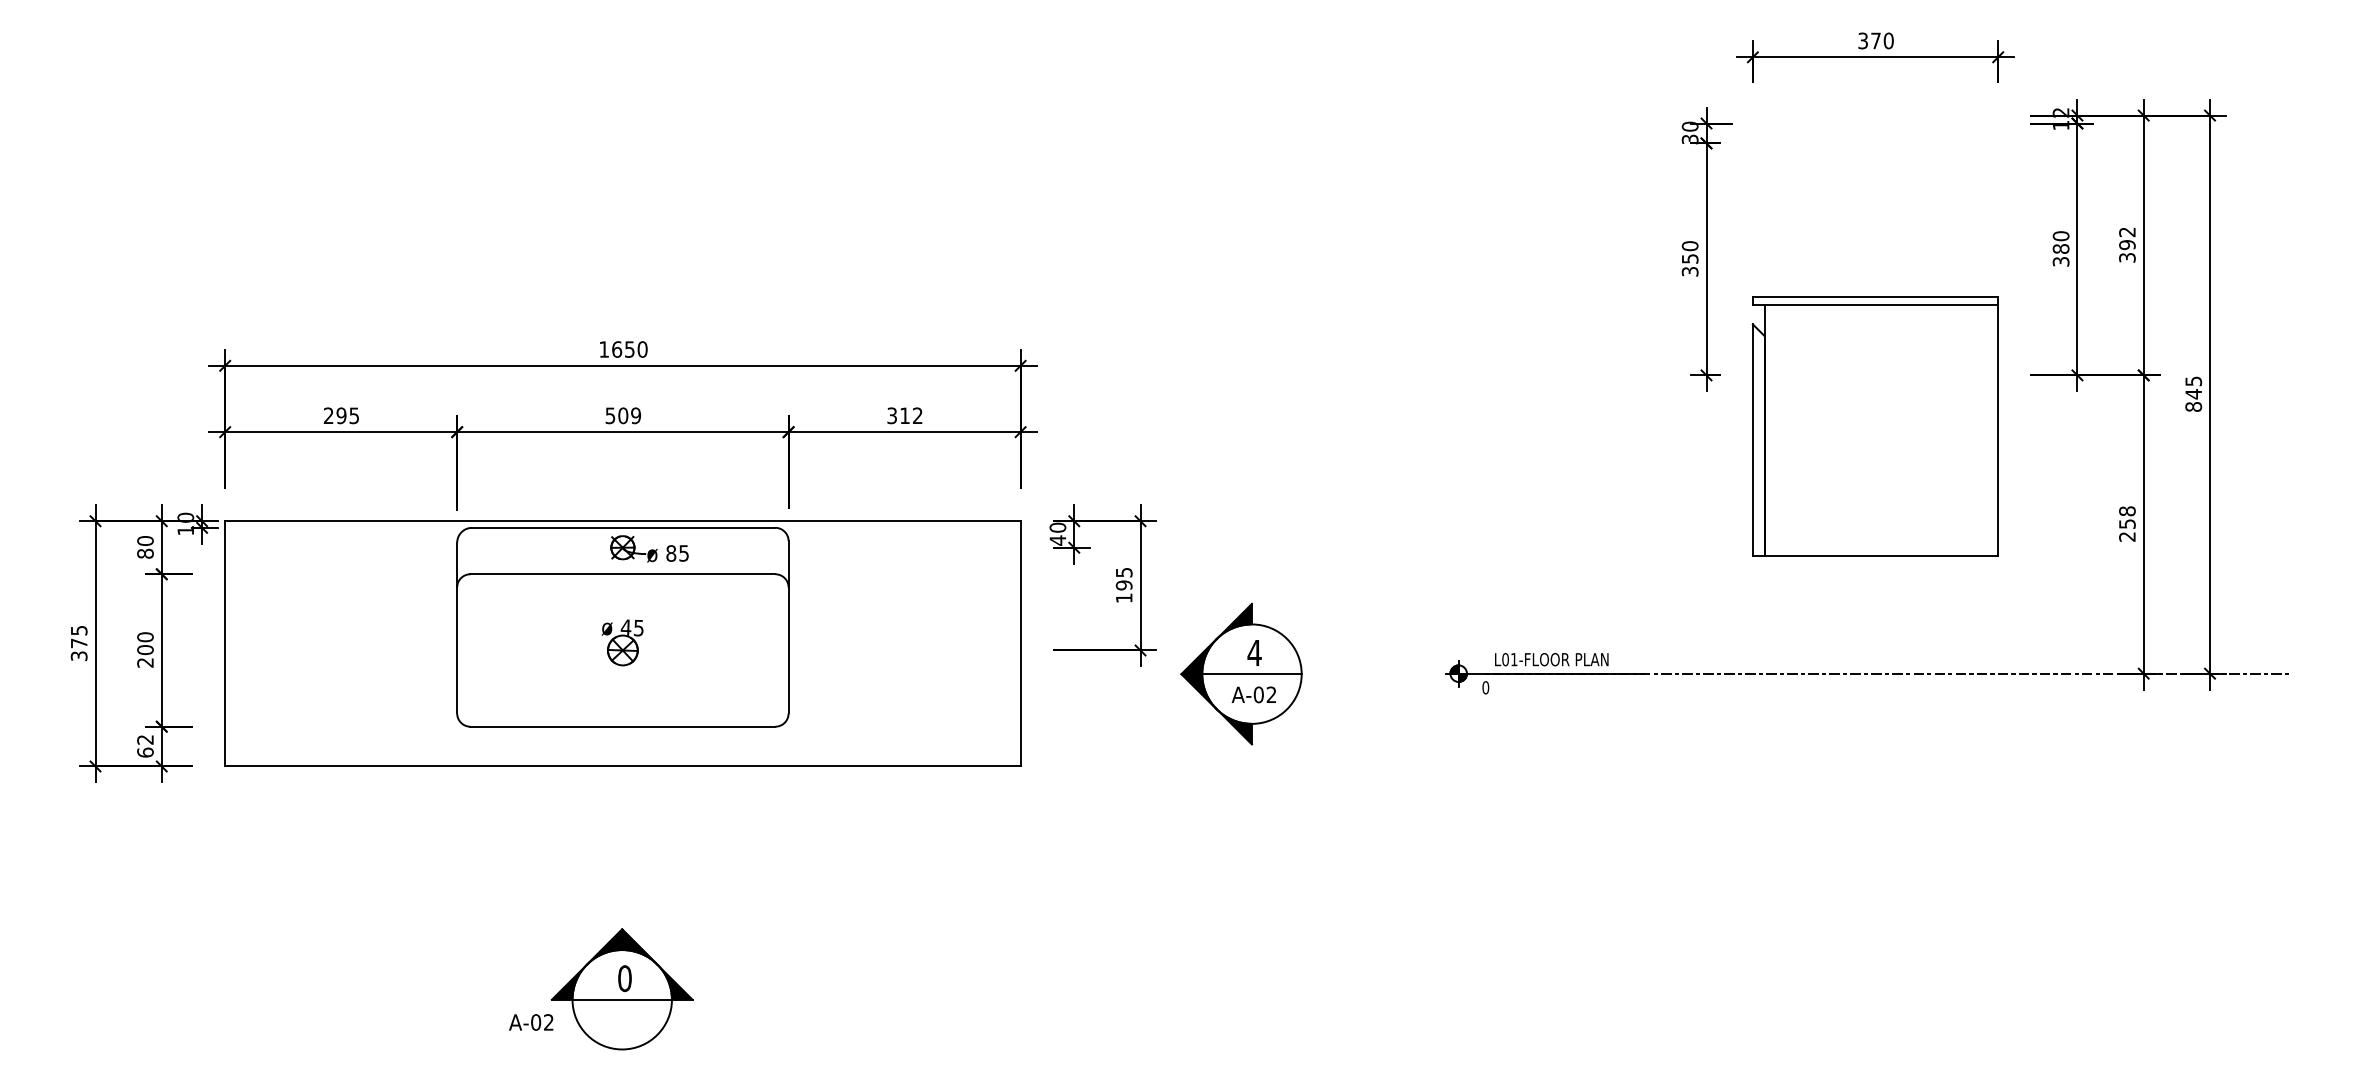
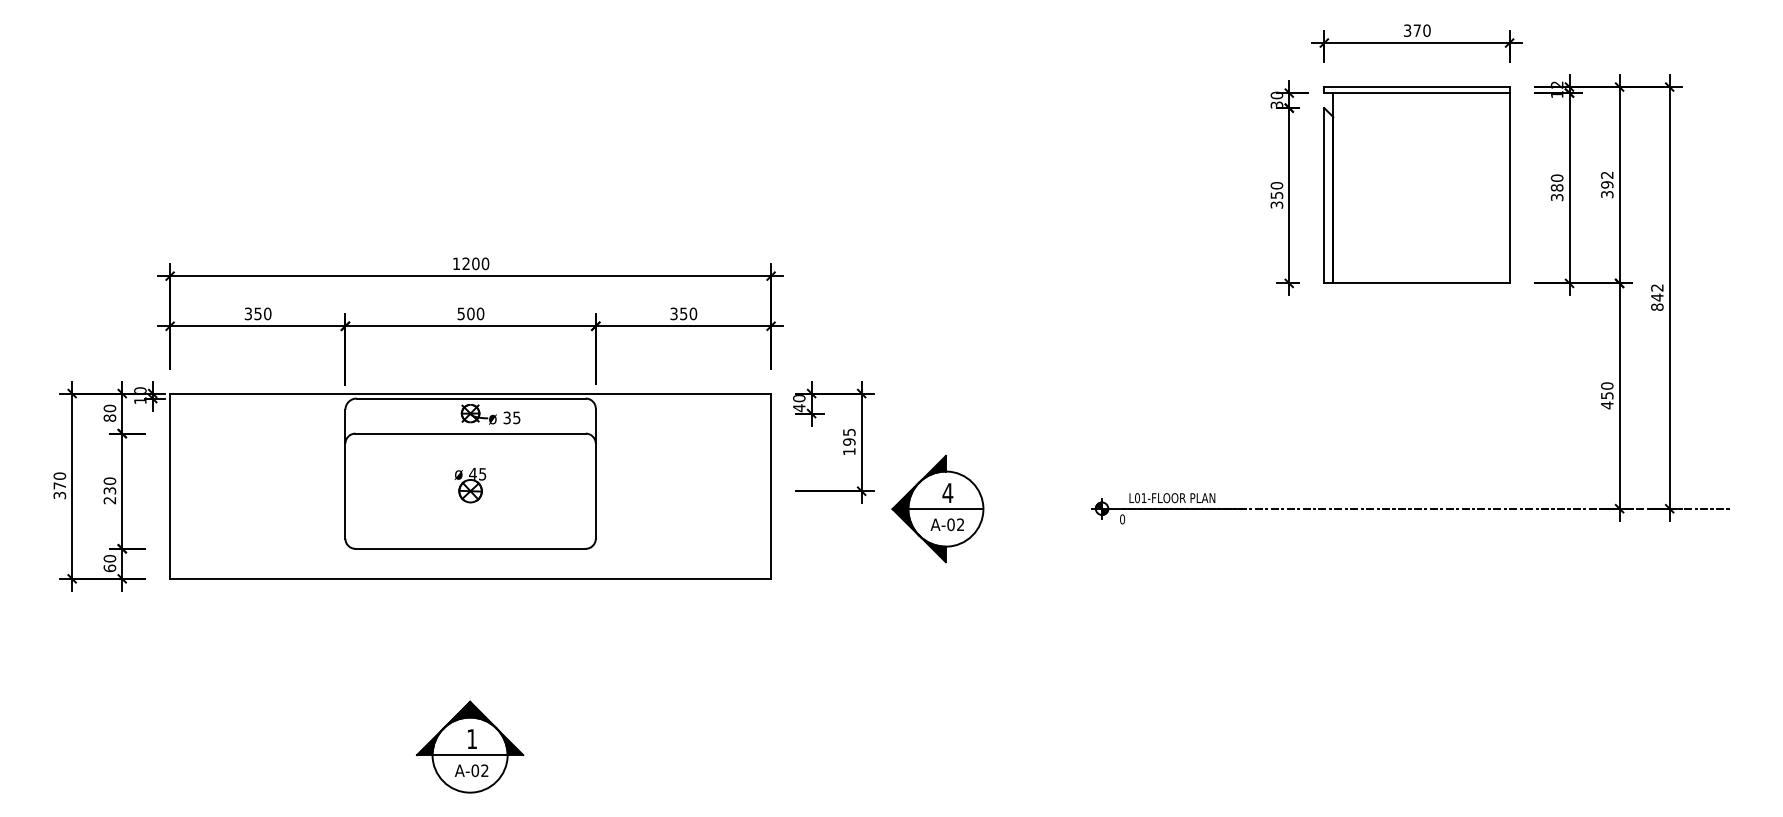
text: (623, 349) -> (471, 263), 1650 -> 1200
text: (2193, 381) -> (1657, 287), 845 -> 842
text: (341, 415) -> (258, 313), 295 -> 350
text: (636, 415) -> (480, 313), 509 -> 500
text: (911, 415) -> (688, 313), 312 -> 350
part: (1874, 426) -> (1416, 185), moved
text: (2127, 524) -> (1607, 396), 258 -> 450
text: (671, 553) -> (507, 417), 85 -> 35
text: (78, 630) -> (59, 476), 375 -> 370
text: (145, 650) -> (109, 491), 200 -> 230
text: (145, 739) -> (109, 558), 62 -> 60
text: (624, 978) -> (471, 739), 0 -> 1
text: (531, 1022) -> (471, 770), moved

